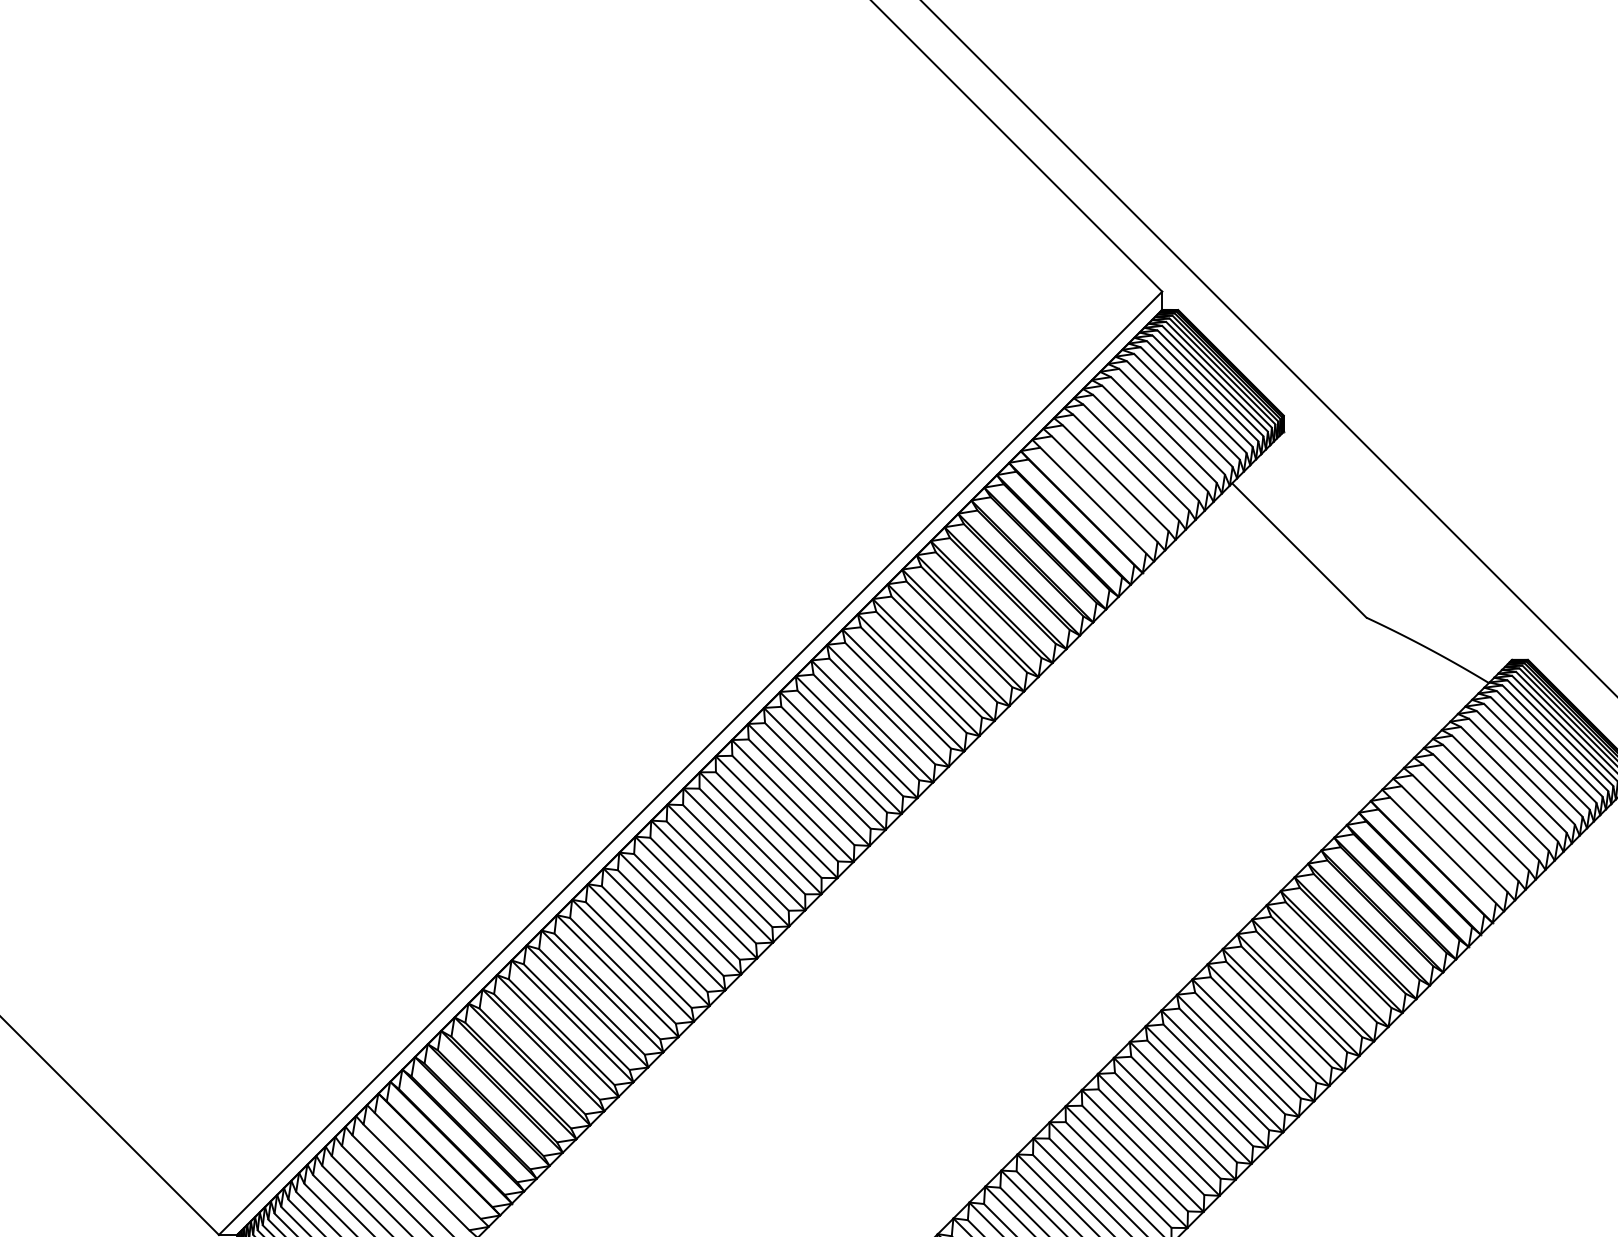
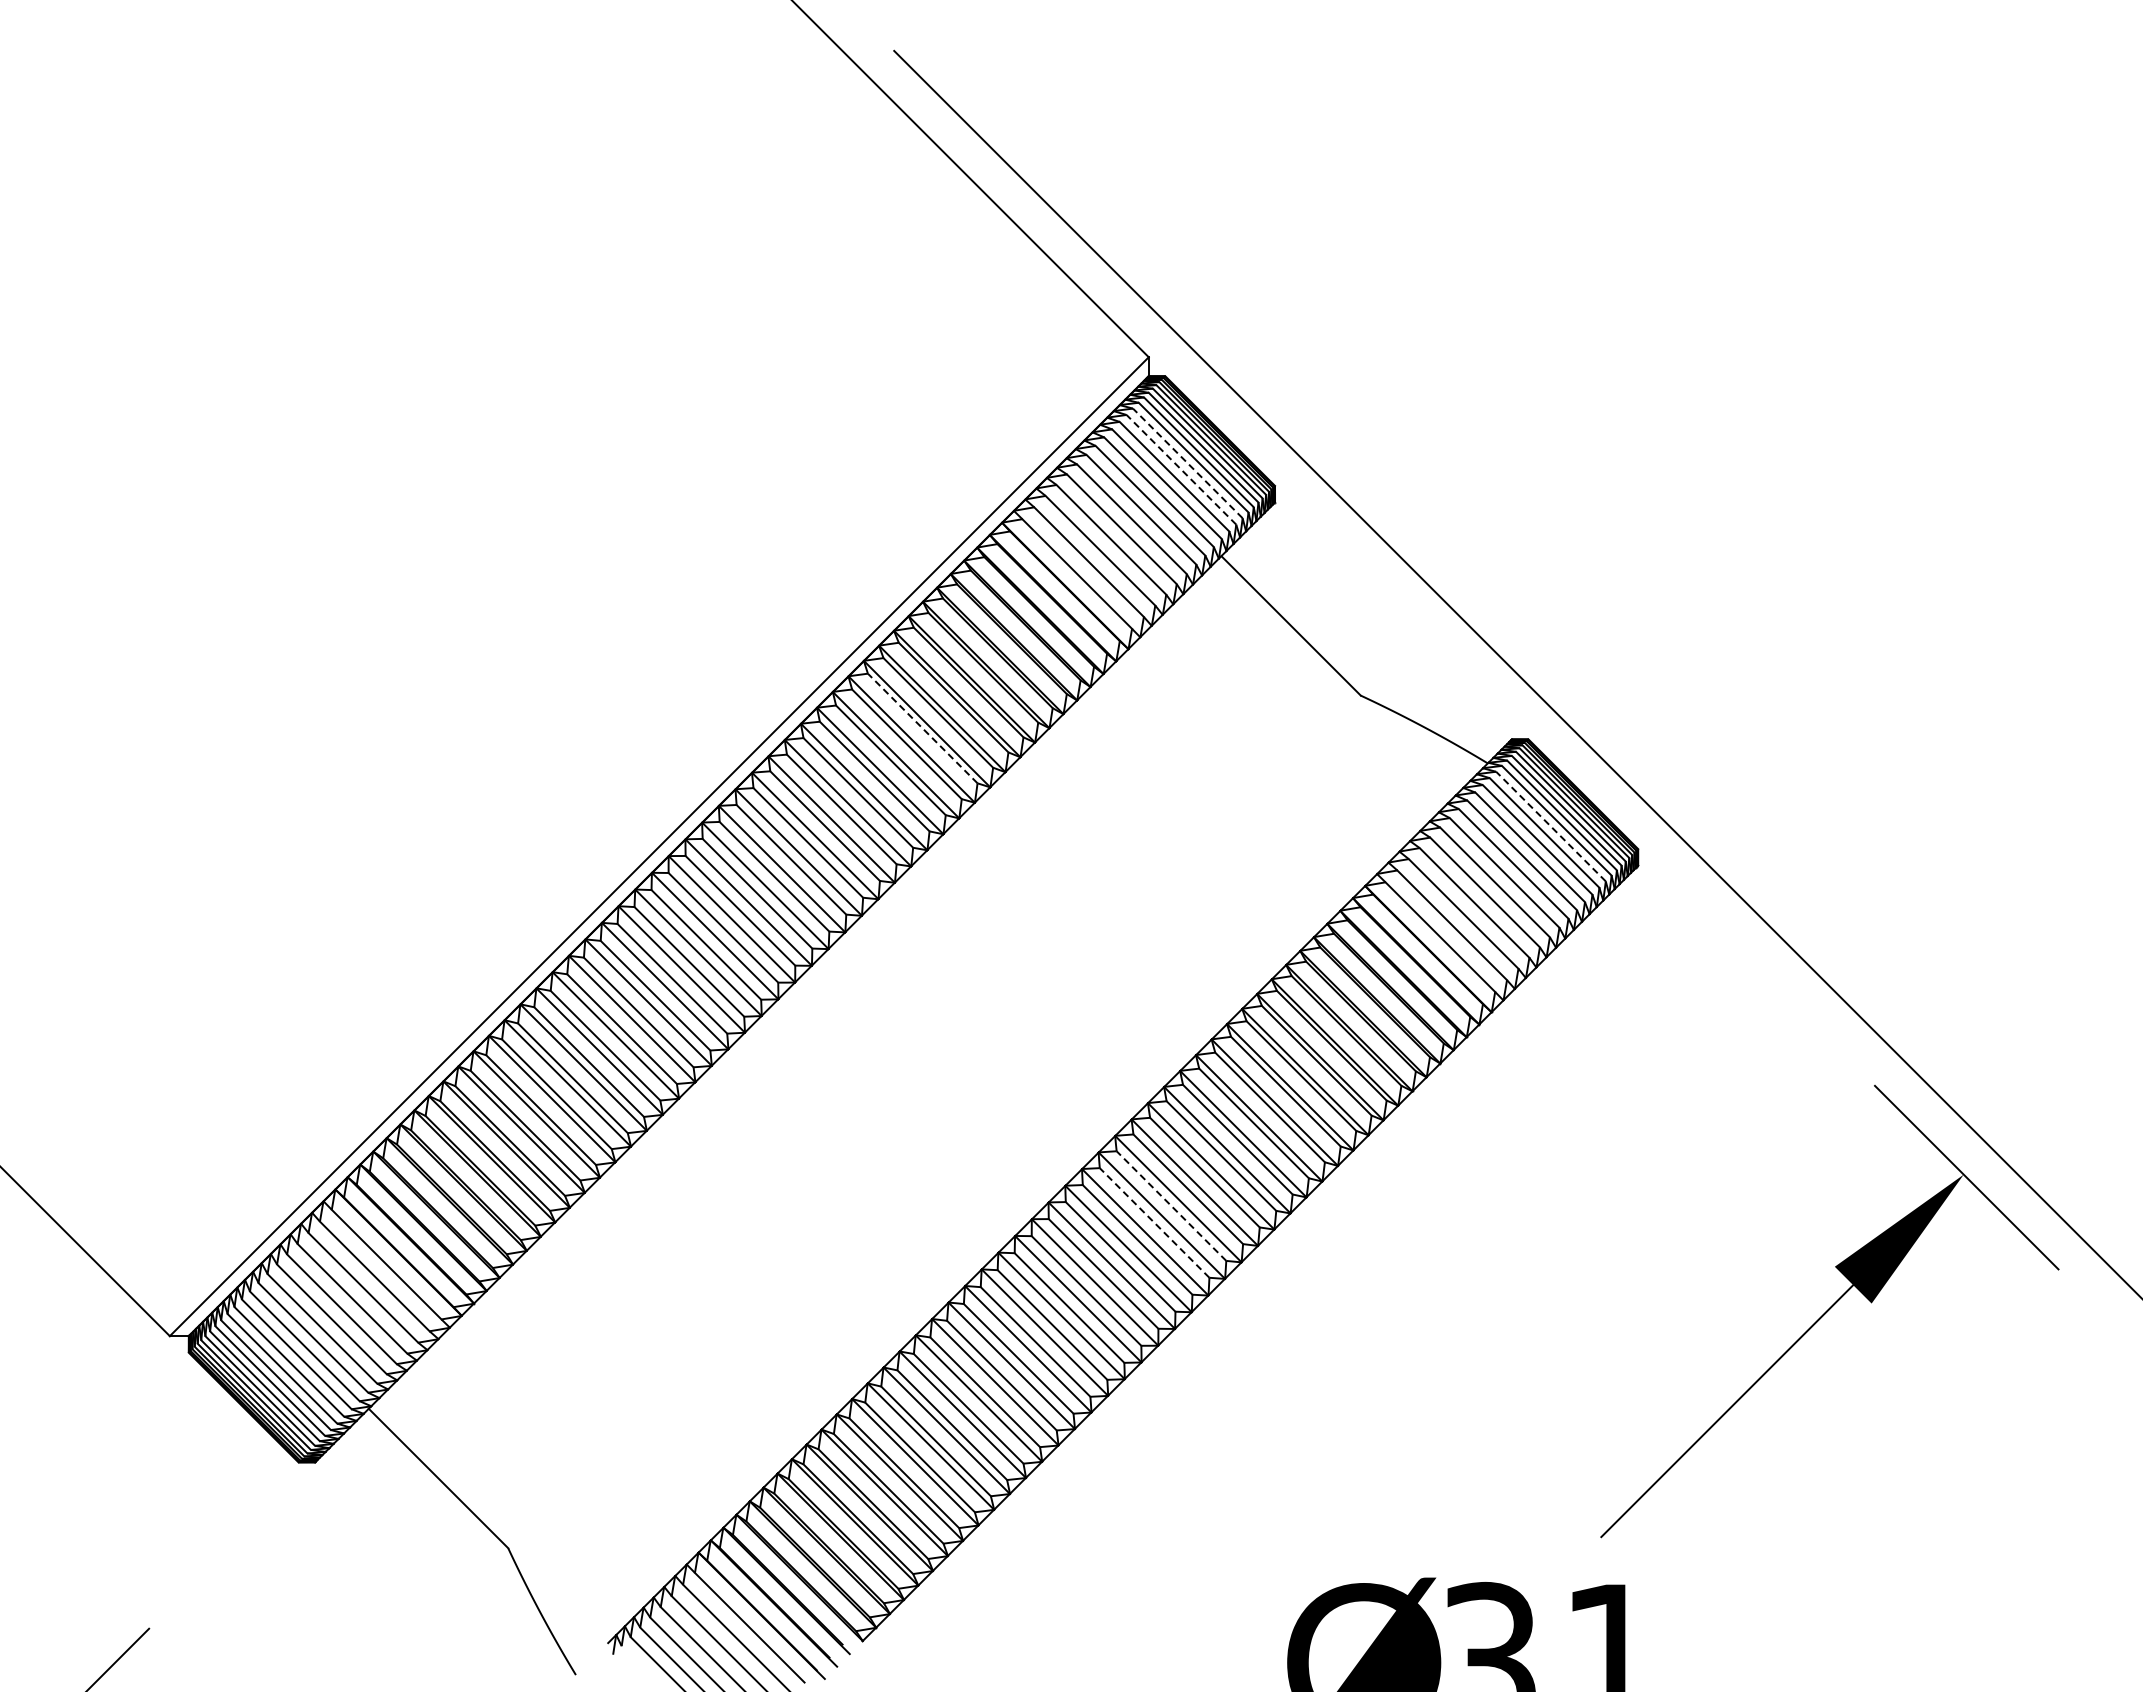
line: (1199, 394) -> (1187, 463), solid -> dashed
line: (1193, 399) -> (1181, 469), solid -> dashed
line: (944, 649) -> (922, 728), solid -> dashed
line: (1549, 743) -> (1550, 826), solid -> dashed
line: (1184, 1110) -> (1171, 1206), solid -> dashed
line: (1167, 1125) -> (1154, 1222), solid -> dashed

